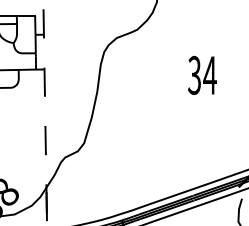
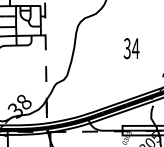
text: (202, 75) -> (131, 48), moved

